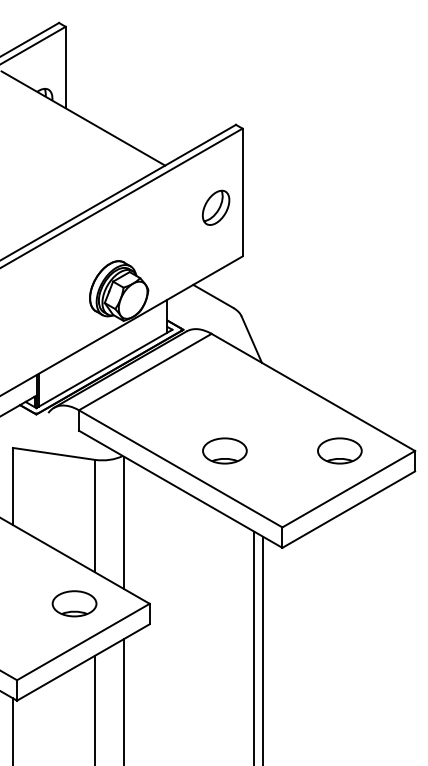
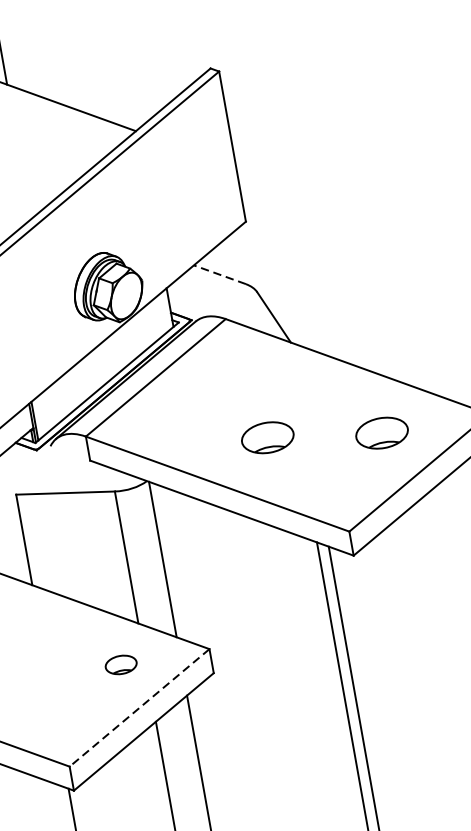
part: (216, 207) -> (205, 169), removed
line: (212, 296) -> (218, 275), solid -> dashed
part: (224, 450) -> (267, 437), moved
part: (339, 450) -> (381, 432), moved
part: (74, 603) -> (121, 664), size x0.6
line: (83, 642) -> (139, 708), solid -> dashed

